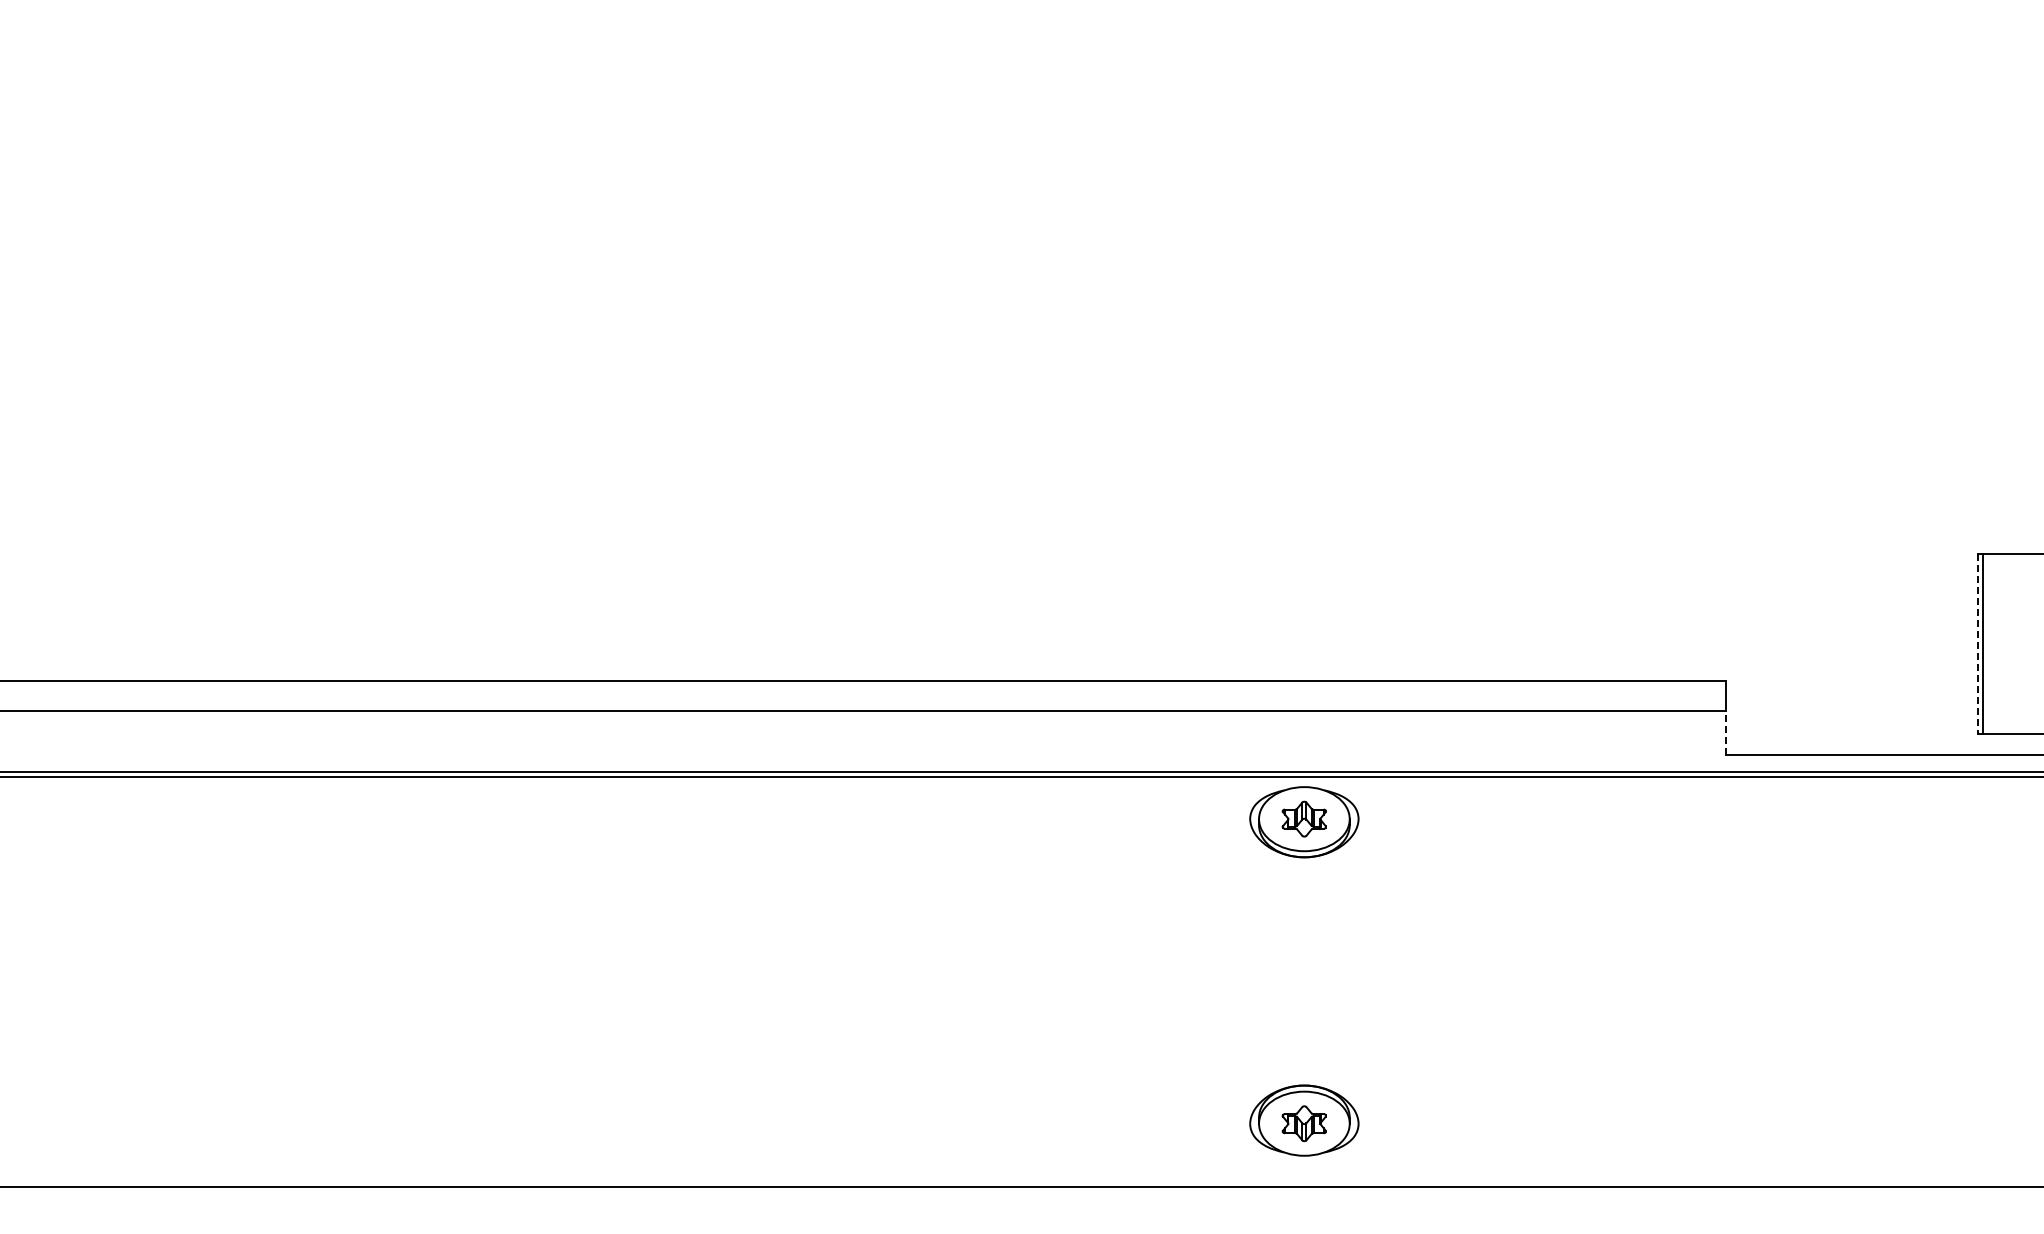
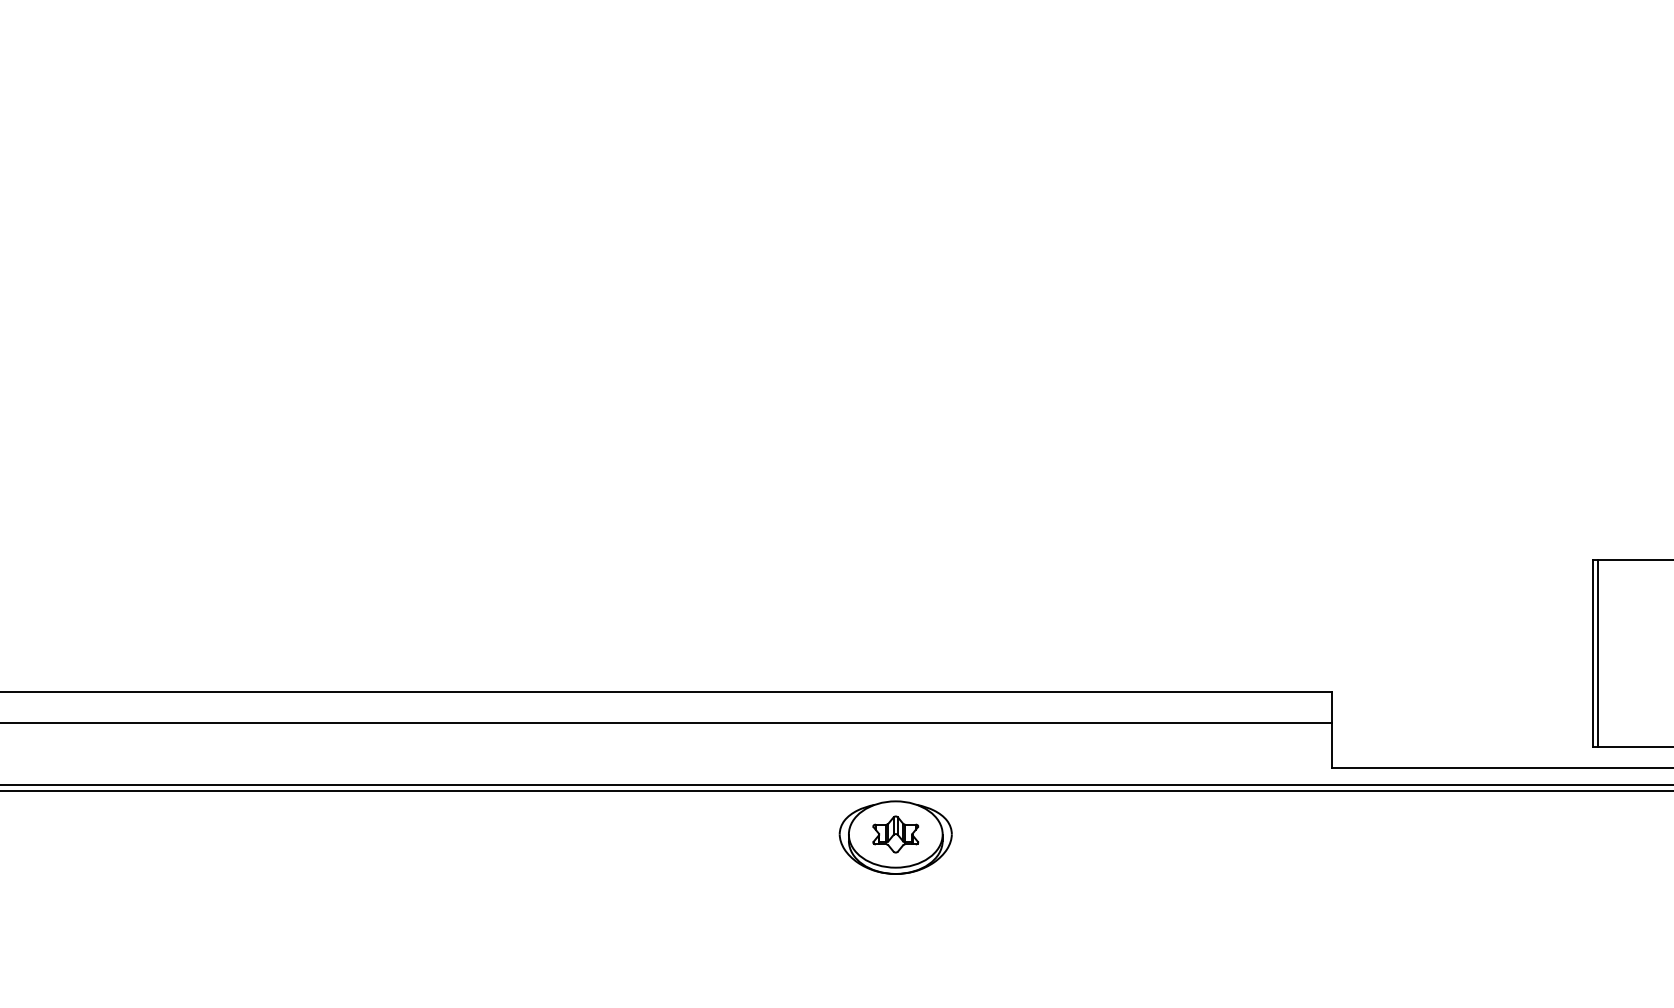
line: (1978, 644) -> (1593, 653), dashed -> solid
line: (1725, 732) -> (1331, 744), dashed -> solid

